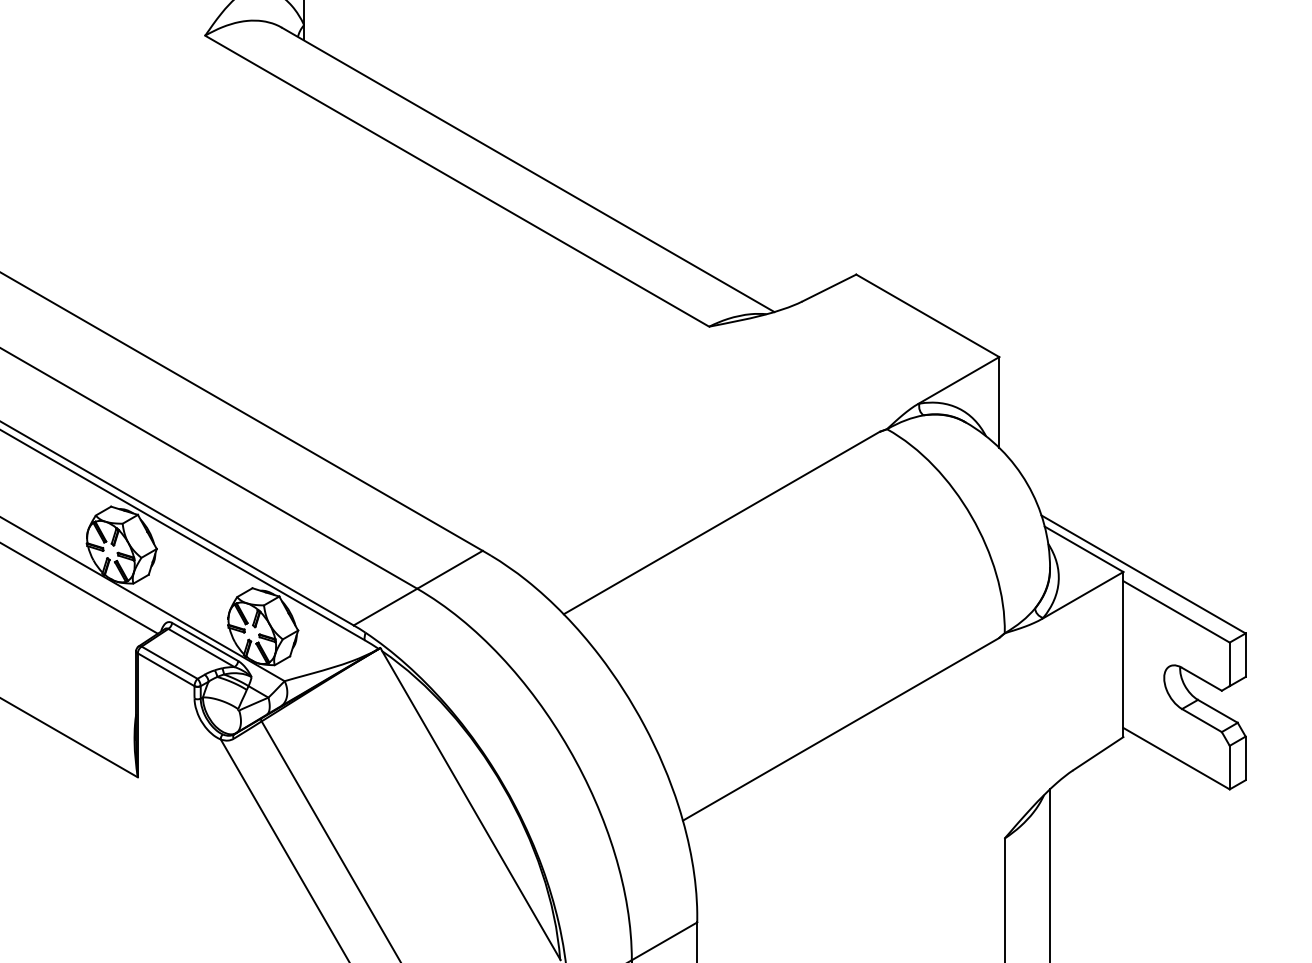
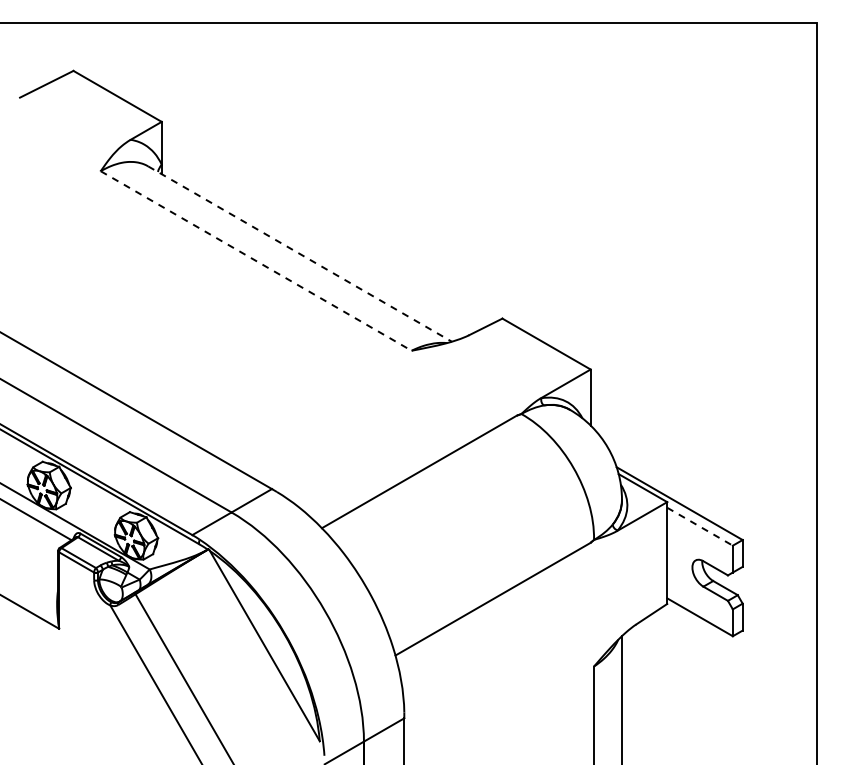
line: (528, 170) -> (300, 254), solid -> dashed
line: (457, 182) -> (256, 261), solid -> dashed
line: (1177, 611) -> (700, 526), solid -> dashed

